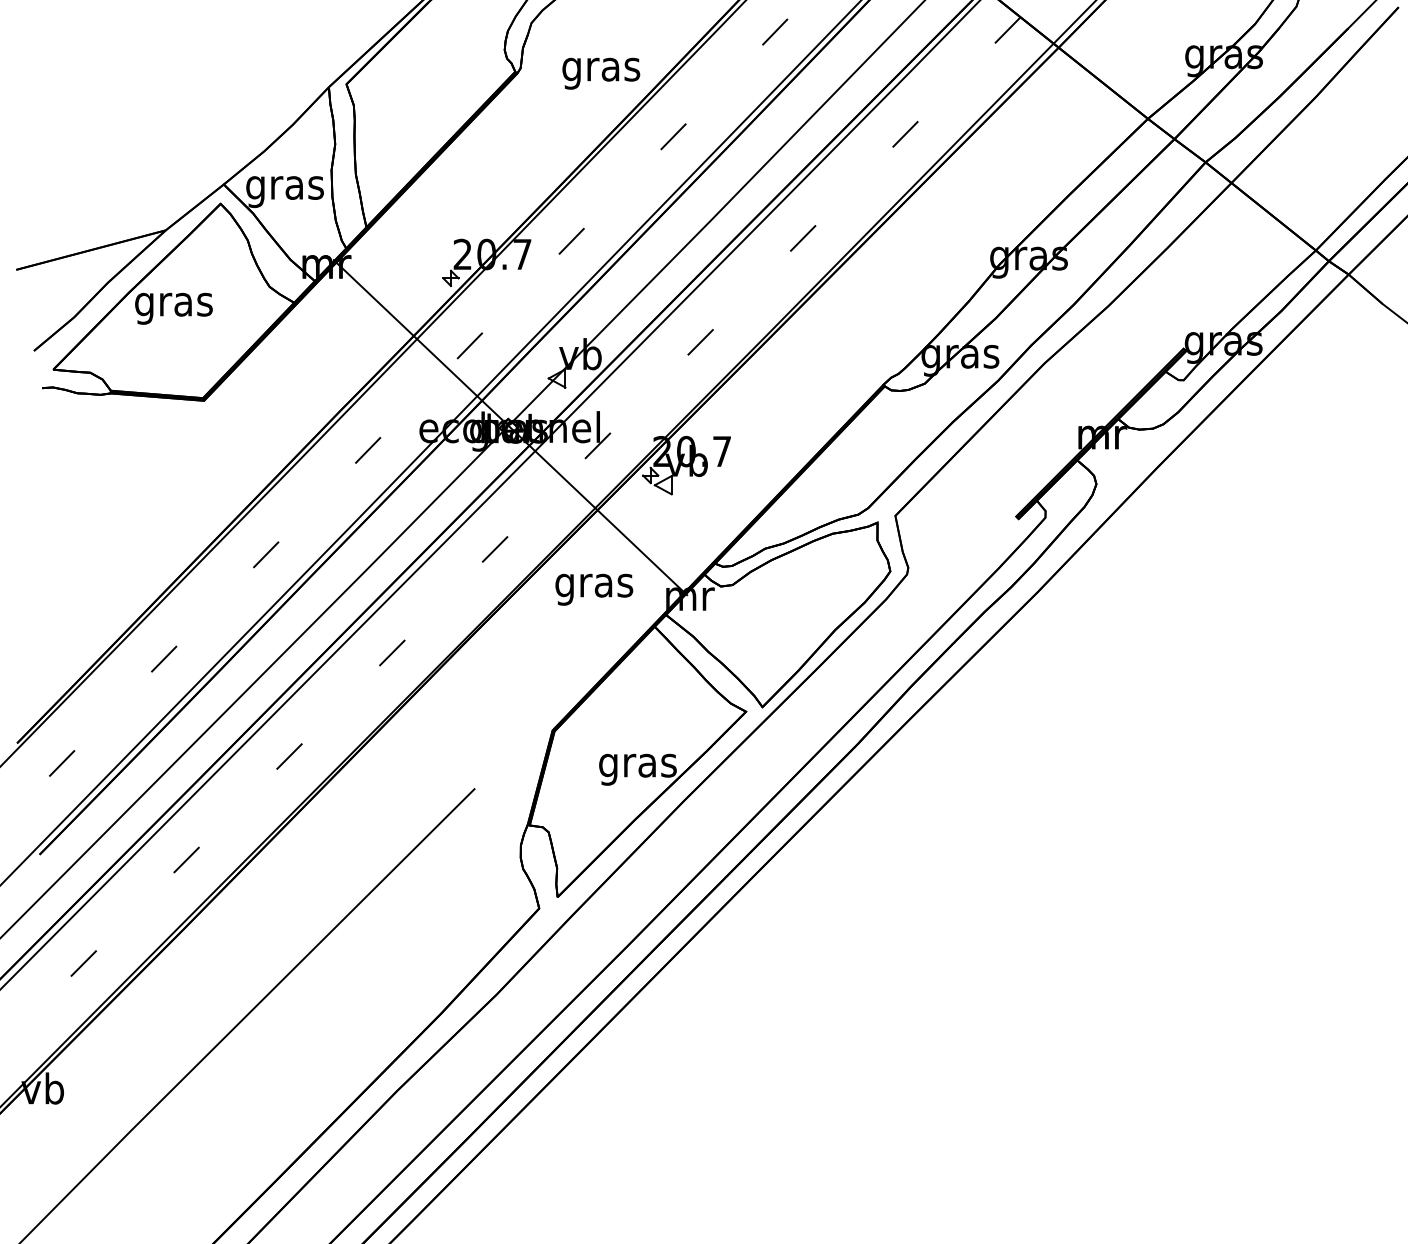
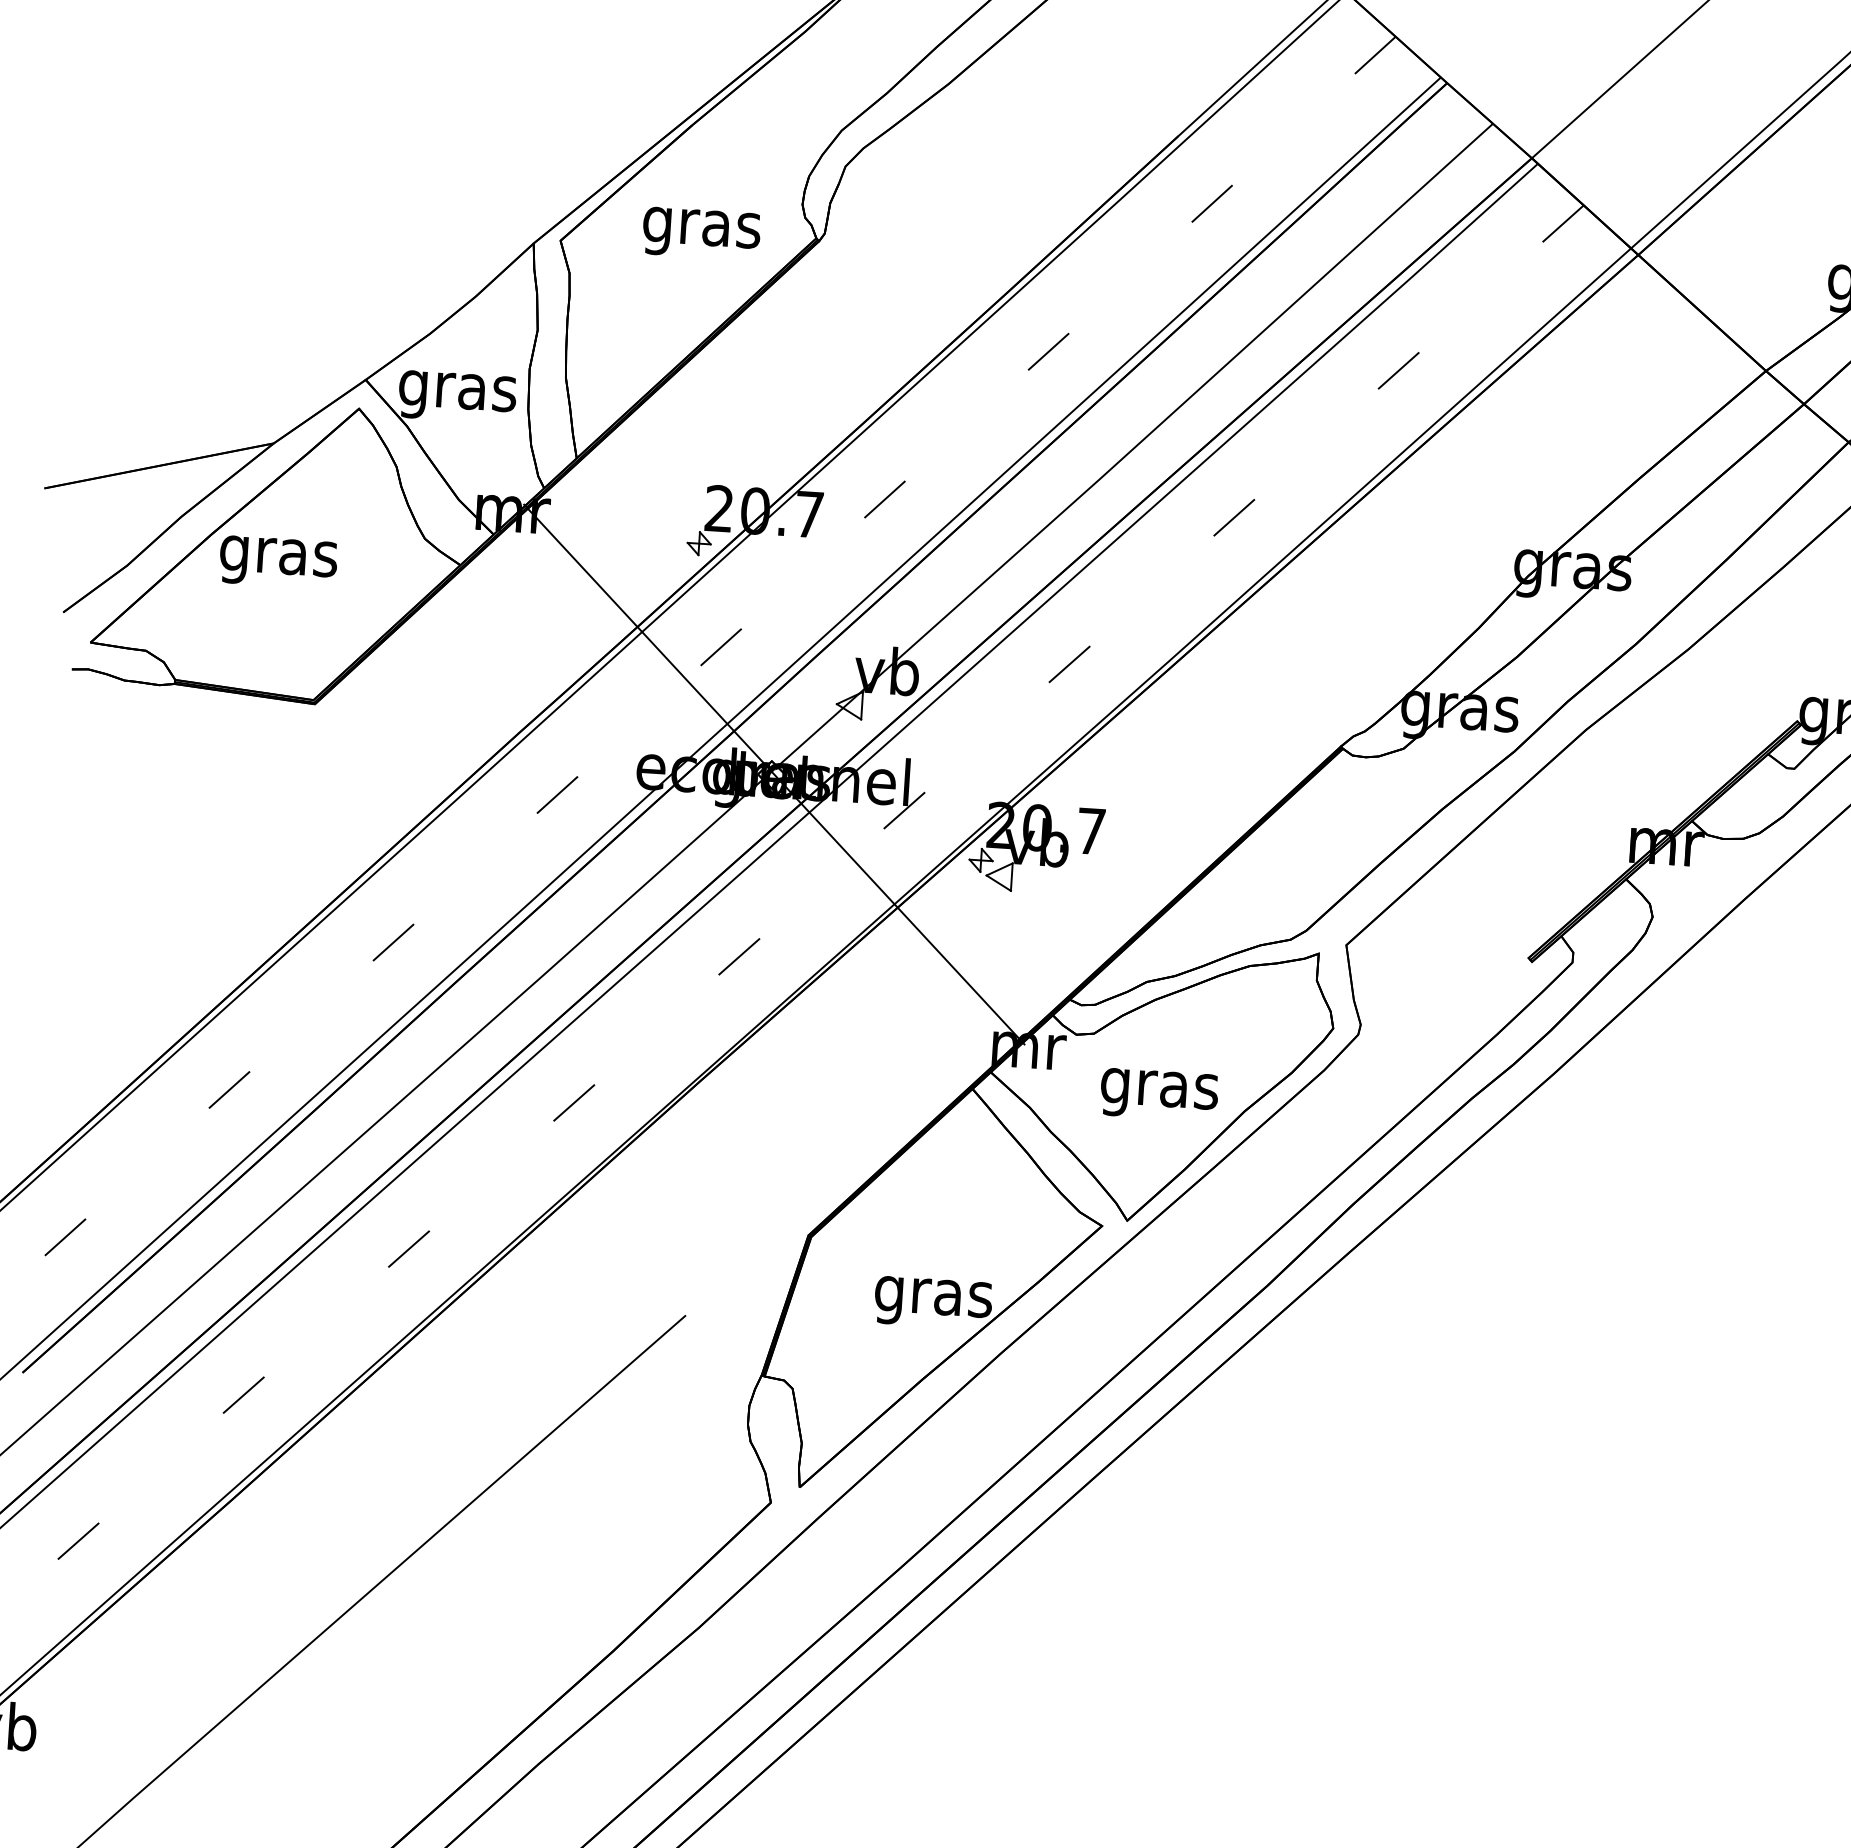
text: (601, 73) -> (701, 233), moved
text: (594, 589) -> (1159, 1094), moved

